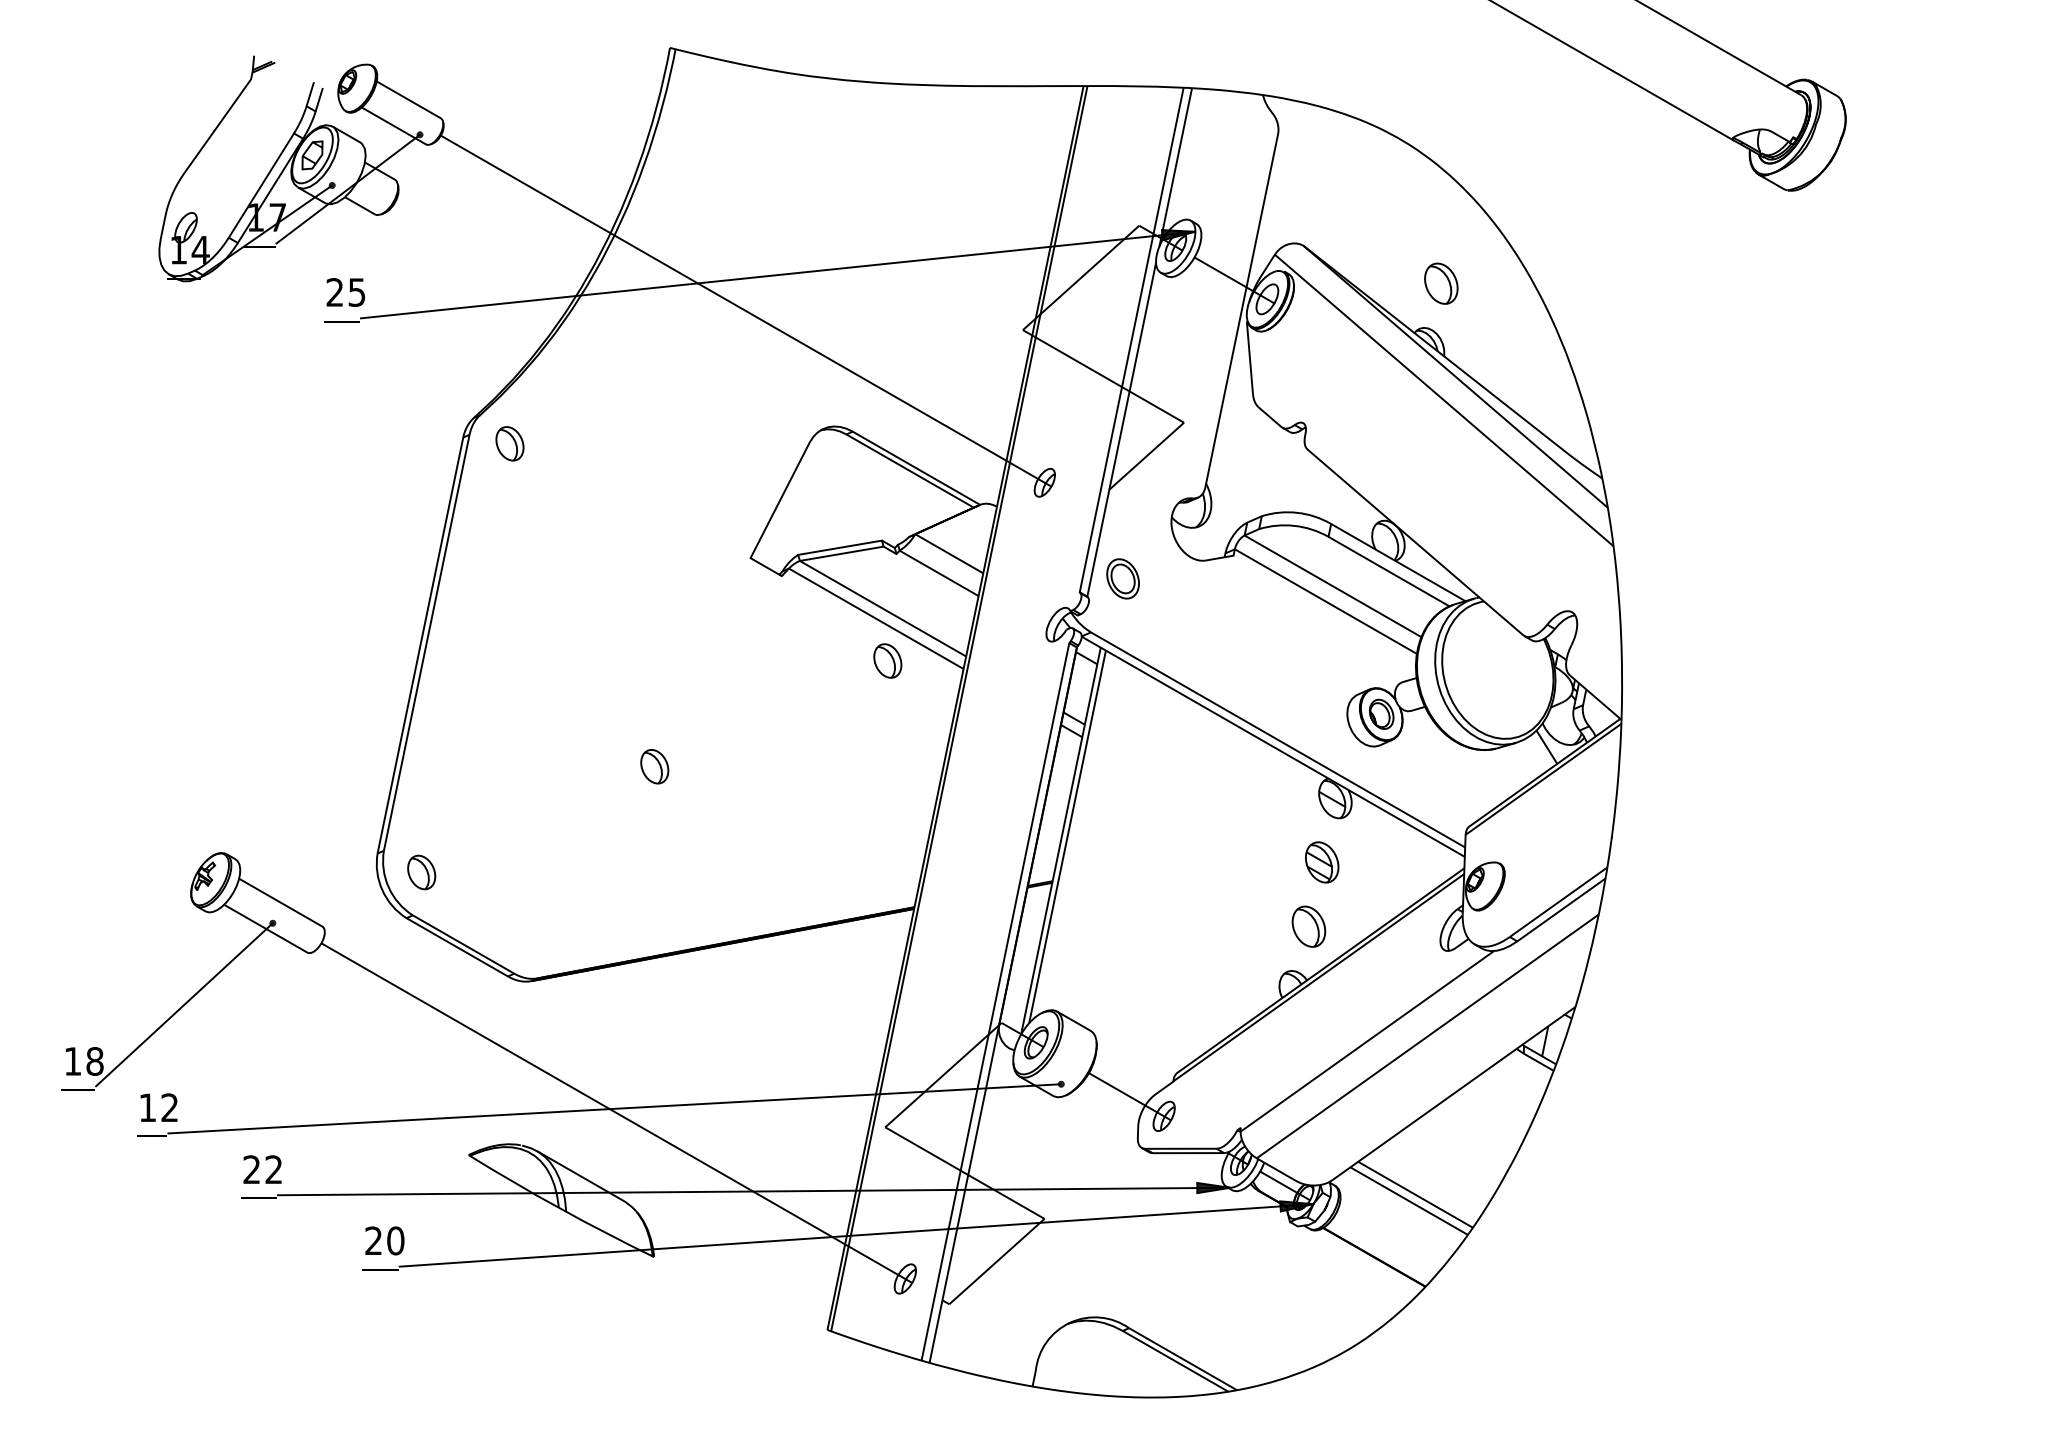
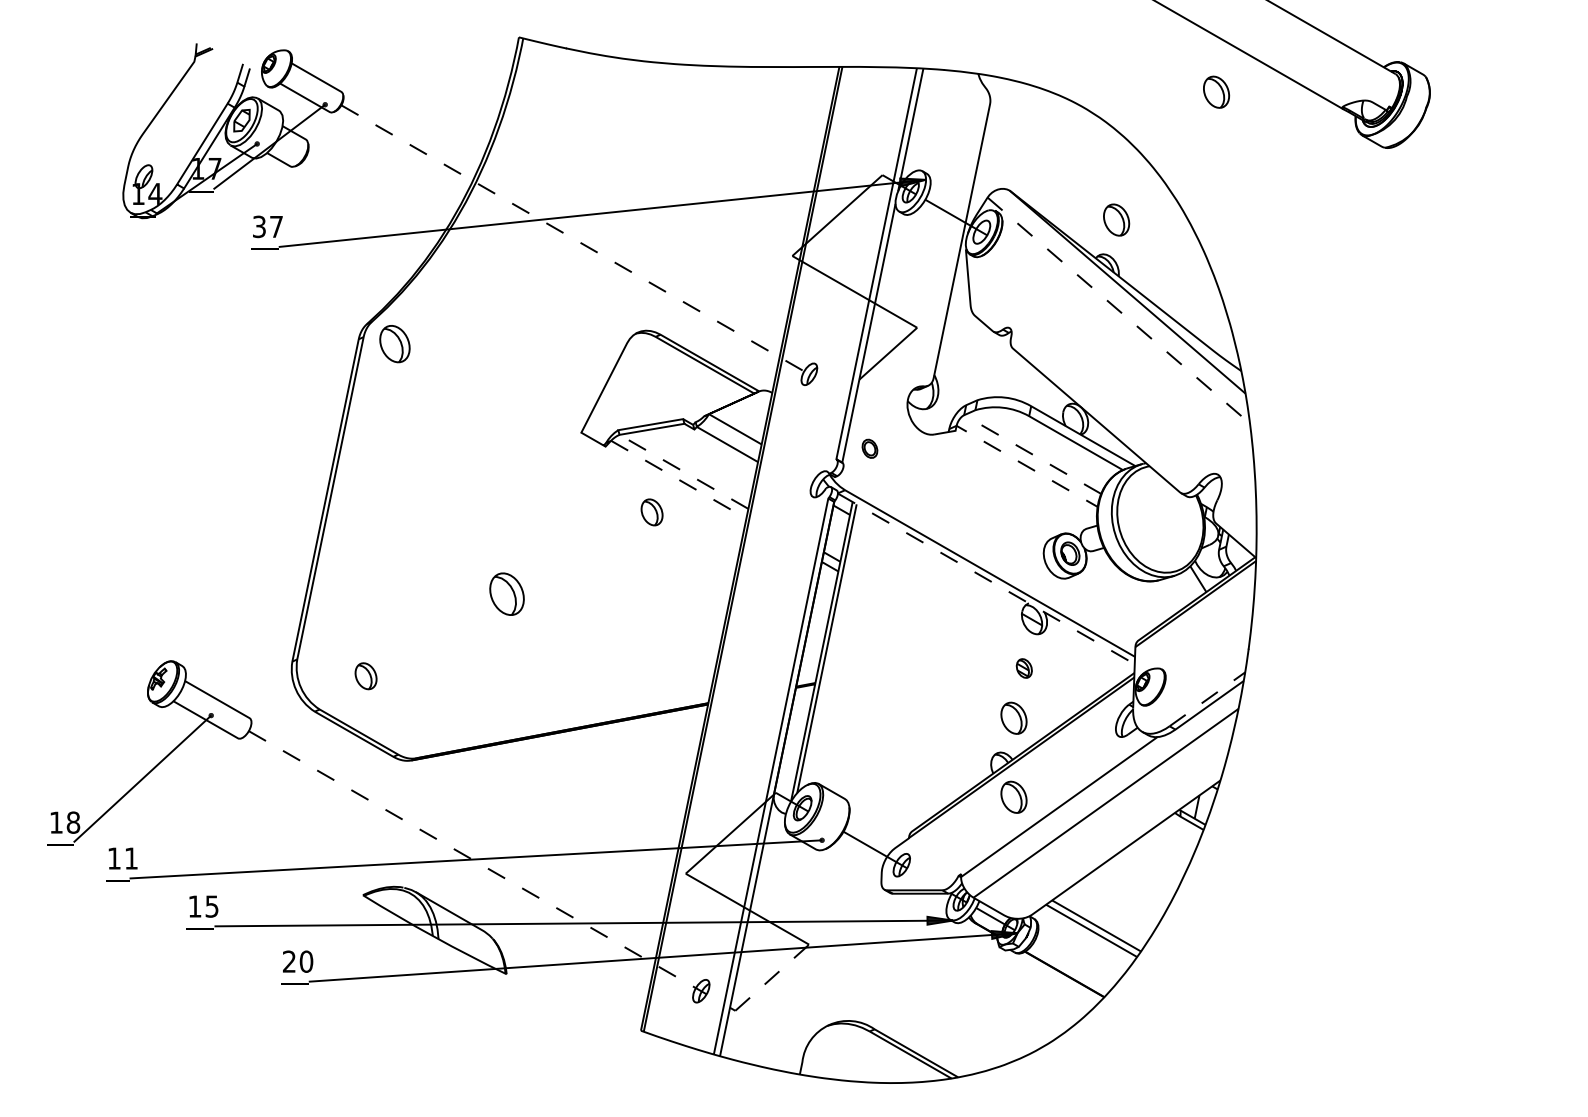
part: (1570, 118) -> (1216, 92), added
text: (345, 292) -> (267, 226), 25 -> 37
line: (746, 311) -> (578, 241), solid -> dashed
line: (1444, 400) -> (1119, 310), solid -> dashed
part: (509, 443) -> (394, 343), size x1.4
part: (1122, 578) -> (869, 448), size x0.6
line: (1326, 582) -> (1027, 451), solid -> dashed
line: (1321, 598) -> (1023, 463), solid -> dashed
line: (883, 608) -> (684, 471), solid -> dashed
line: (876, 618) -> (678, 479), solid -> dashed
part: (887, 660) -> (651, 512), moved
line: (1273, 746) -> (986, 578), solid -> dashed
part: (654, 766) -> (506, 594), size x1.6
part: (1322, 862) -> (1024, 668), size x0.6
part: (421, 872) -> (365, 676), moved
line: (1558, 902) -> (1207, 699), solid -> dashed
part: (1308, 1028) -> (1013, 797), added
text: (169, 1107) -> (131, 858), 12 -> 11
line: (616, 1113) -> (477, 862), solid -> dashed
text: (262, 1169) -> (203, 906), 22 -> 15
line: (996, 1261) -> (771, 977), solid -> dashed

